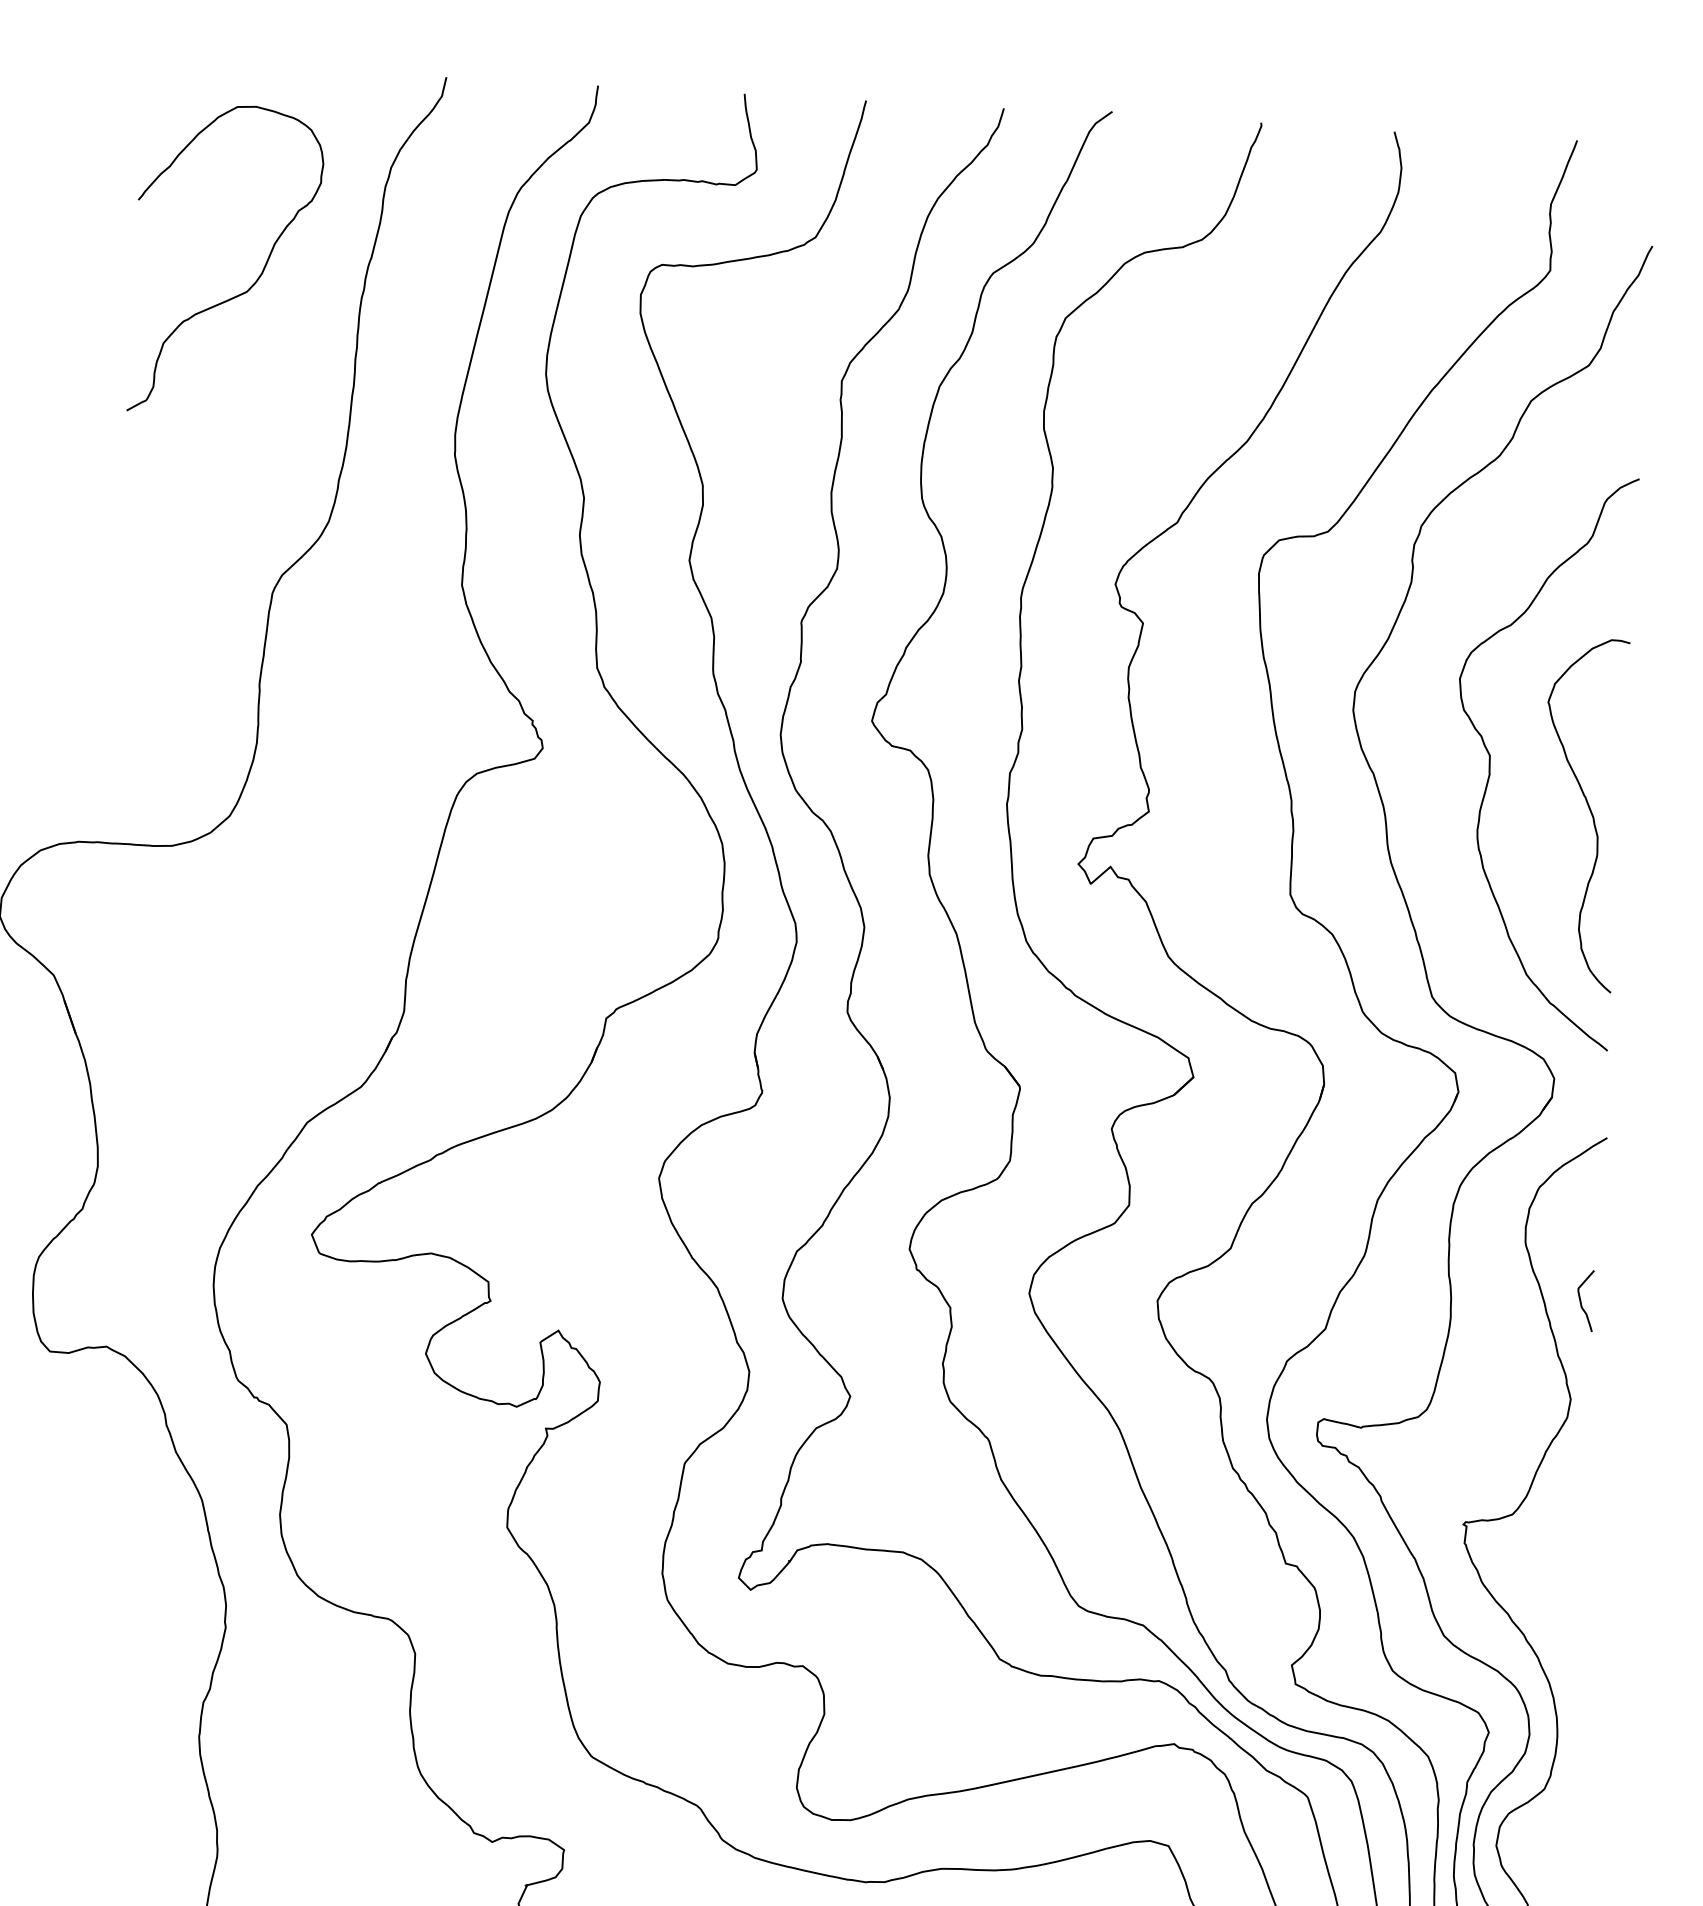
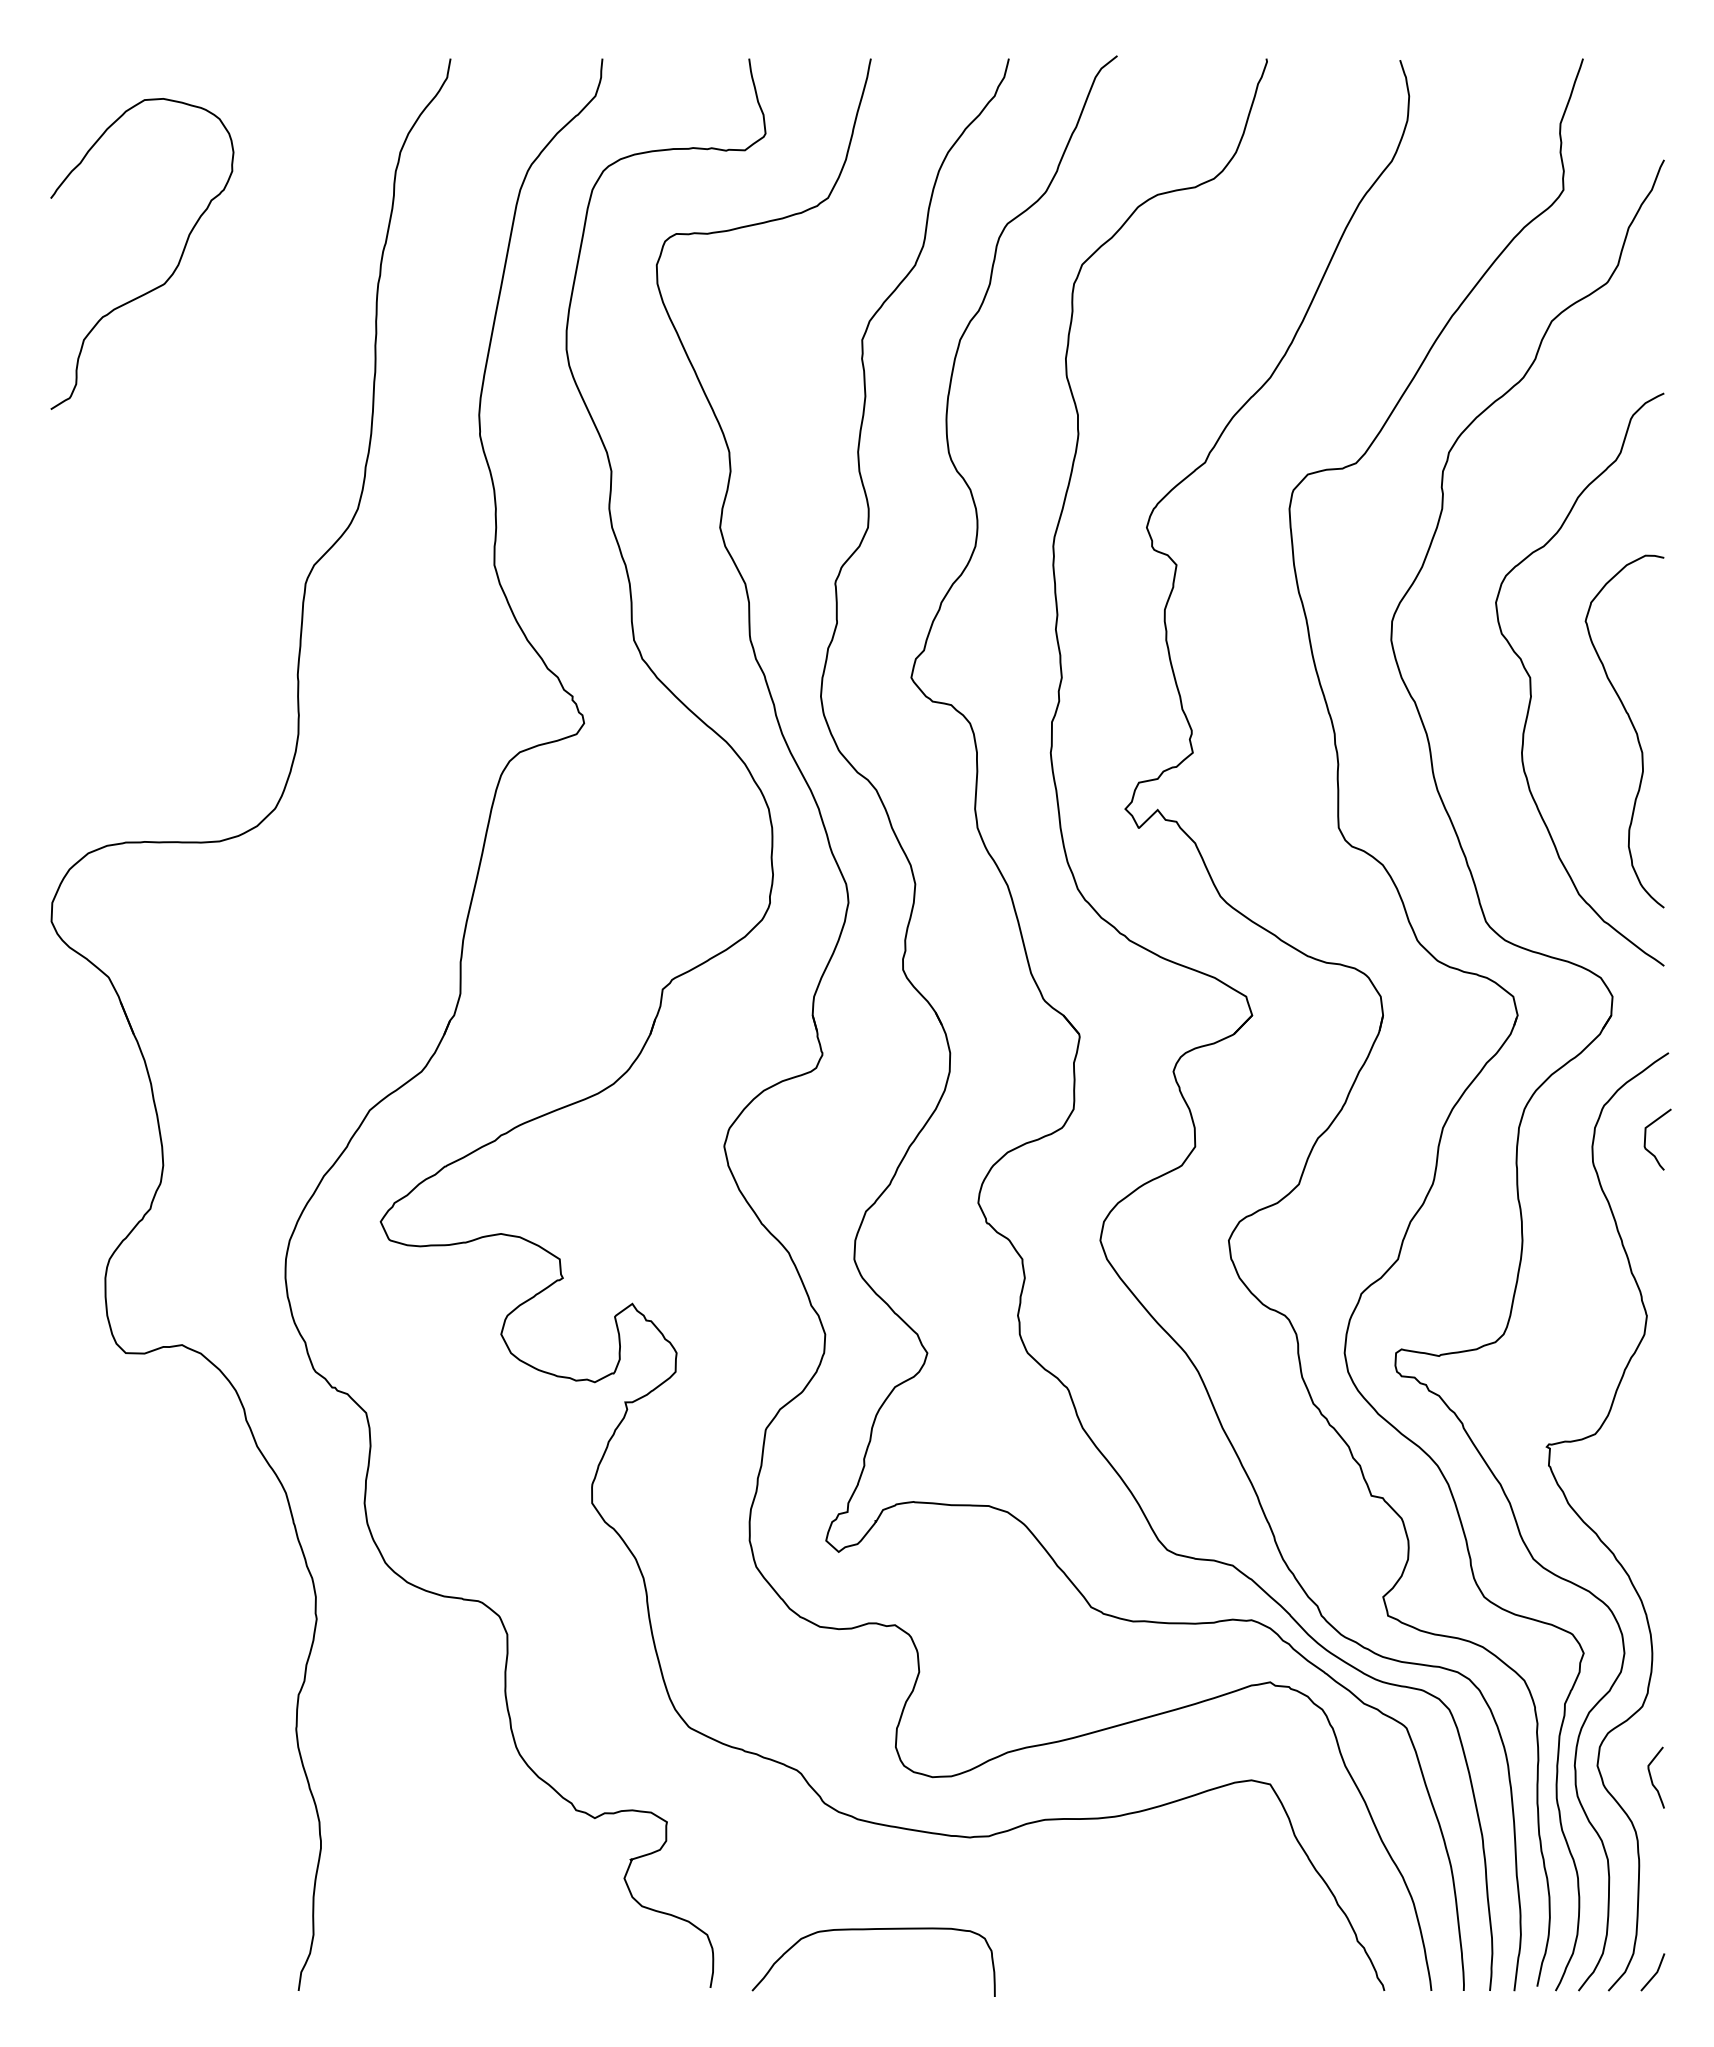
curve: (256, 278) -> (173, 270), moved
curve: (1580, 1220) -> (1646, 1136), added
curve: (1581, 1302) -> (1652, 1779), moved

